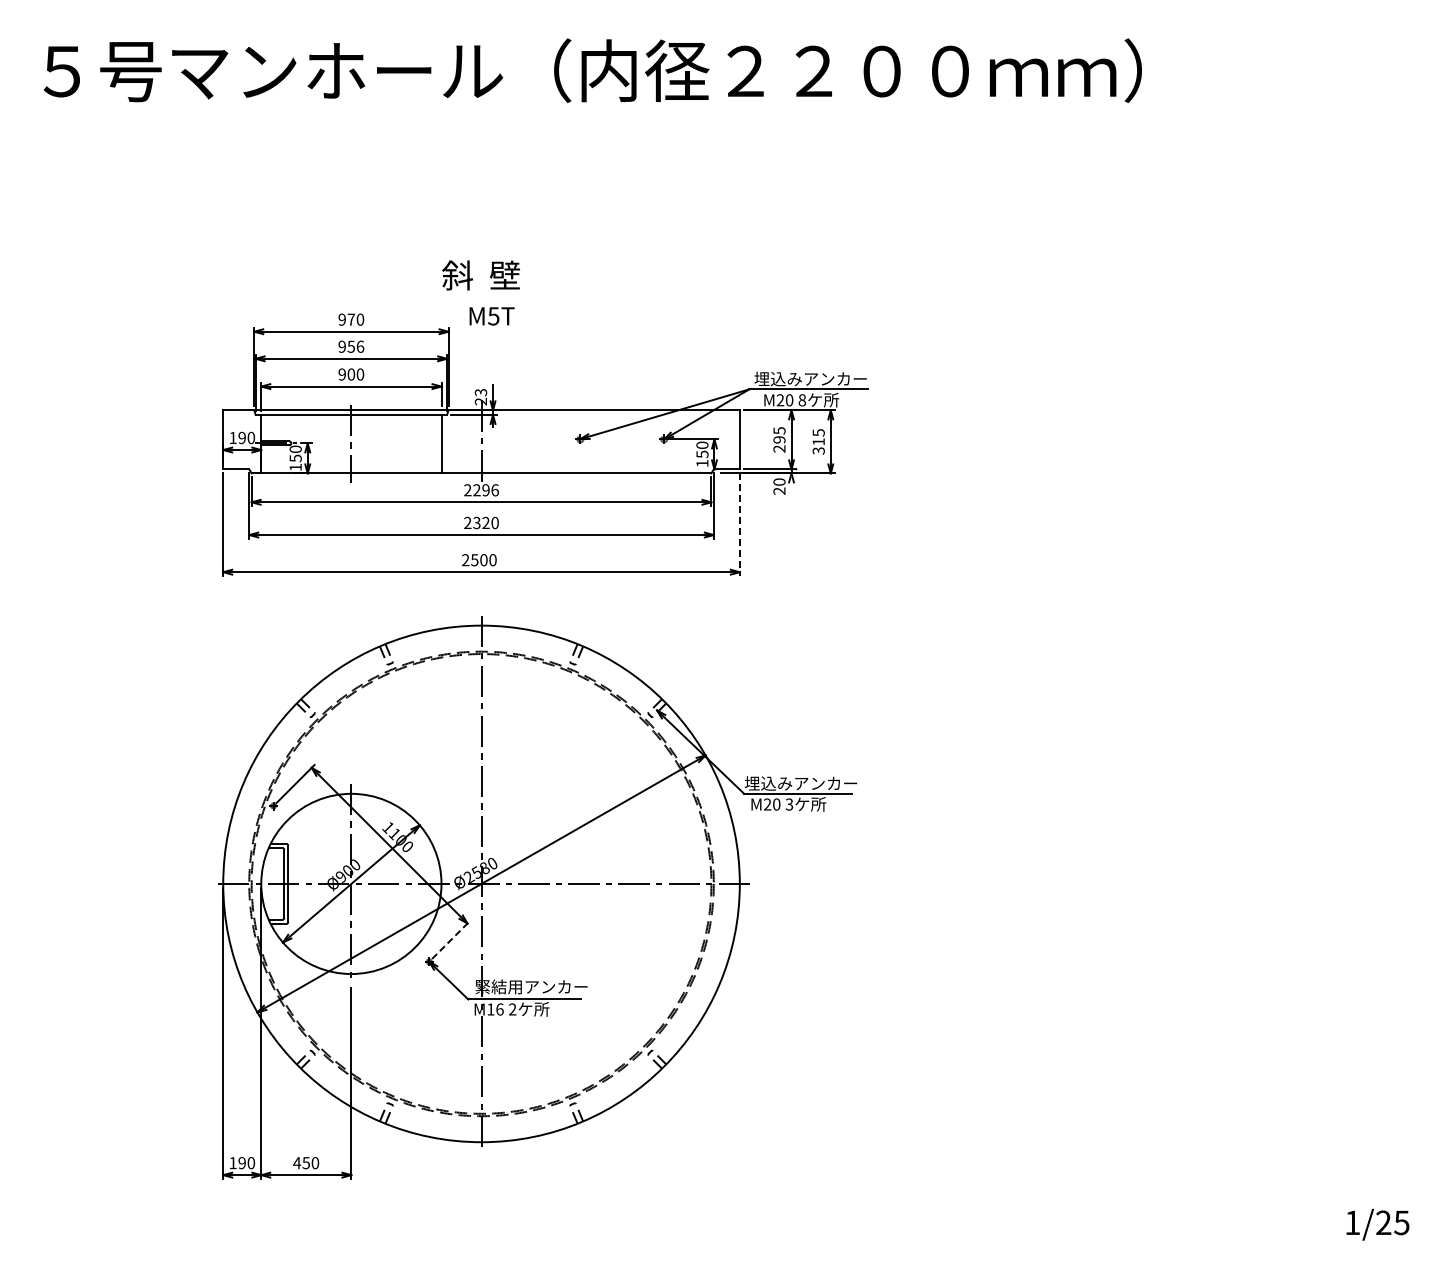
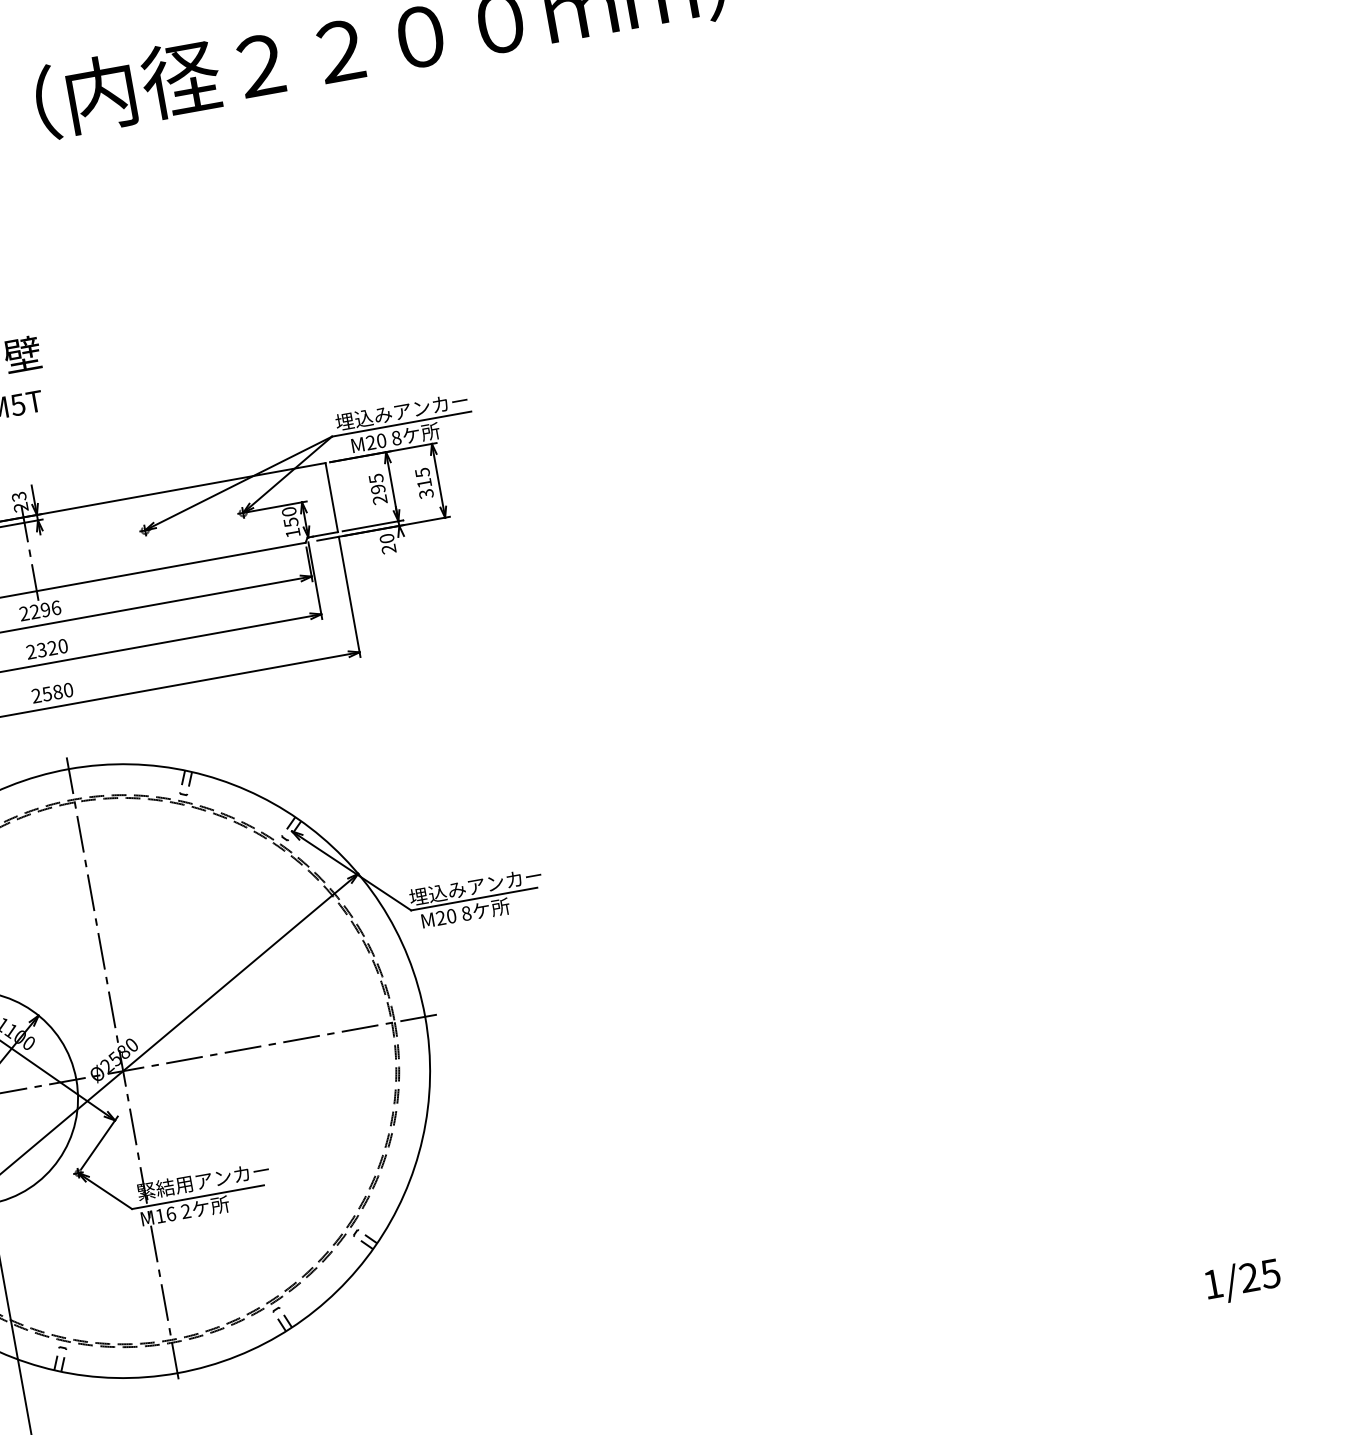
line: (739, 525) -> (349, 597), dashed -> solid
text: (483, 560) -> (57, 692), 2500 -> 2580
text: (789, 804) -> (466, 913), 3 -> 8
line: (451, 939) -> (99, 1142), dashed -> solid

